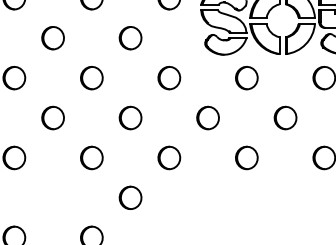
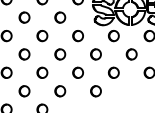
part: (53, 198) -> (24, 91), added
part: (207, 198) -> (95, 91), added

